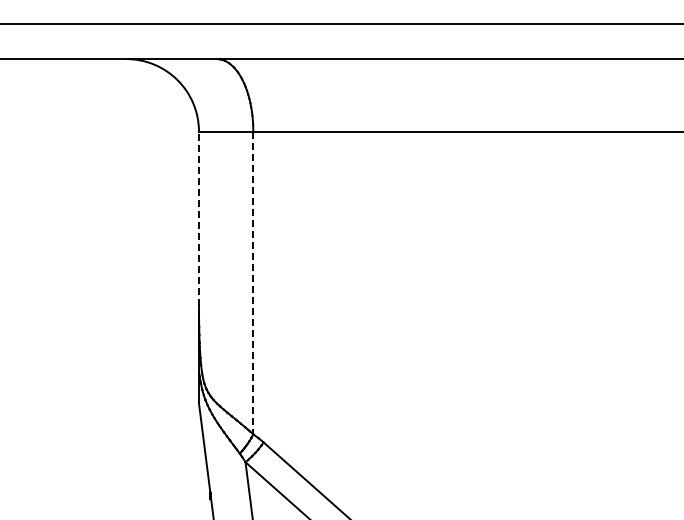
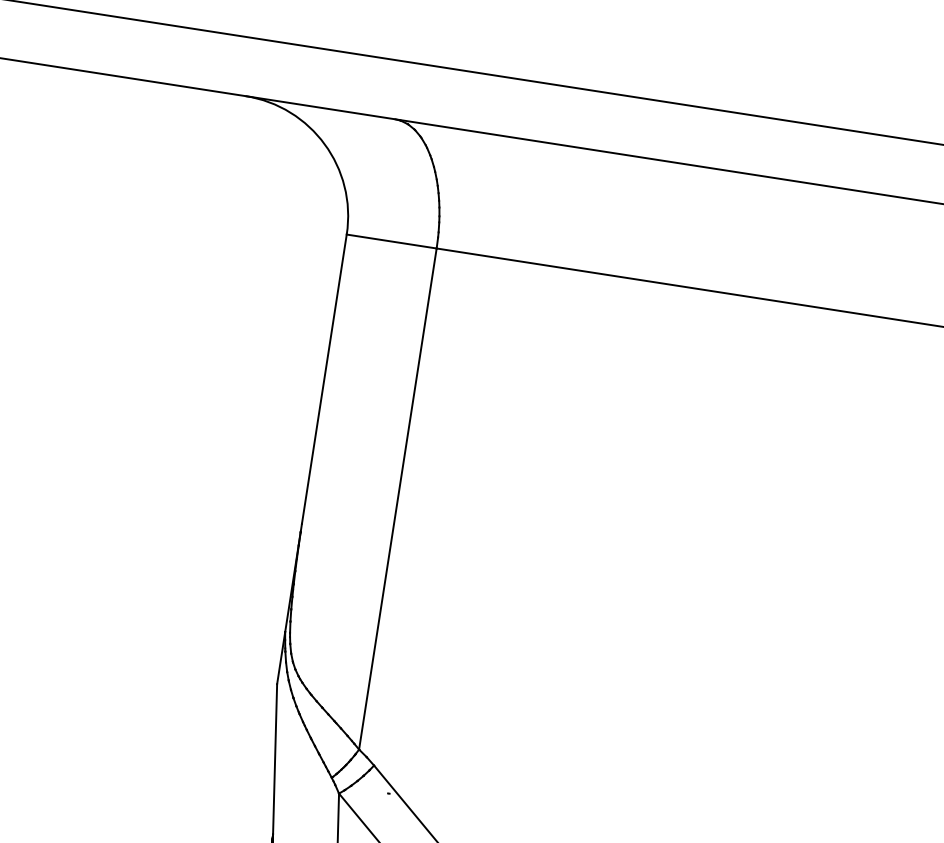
line: (198, 218) -> (323, 378), dashed -> solid
line: (253, 283) -> (398, 499), dashed -> solid

